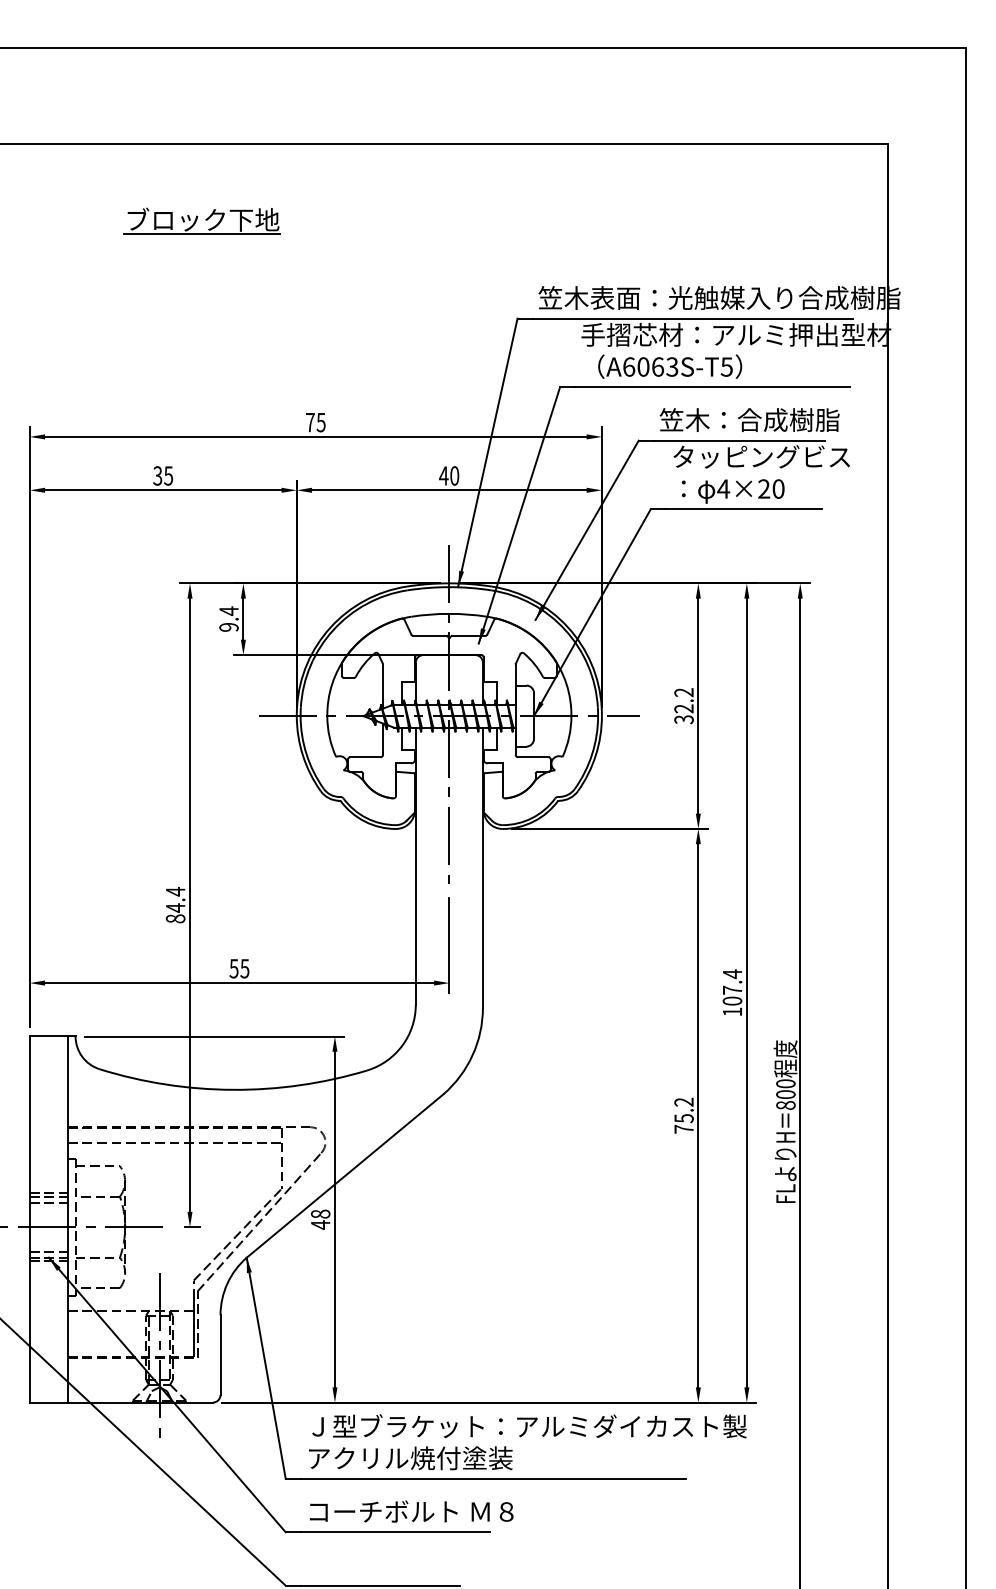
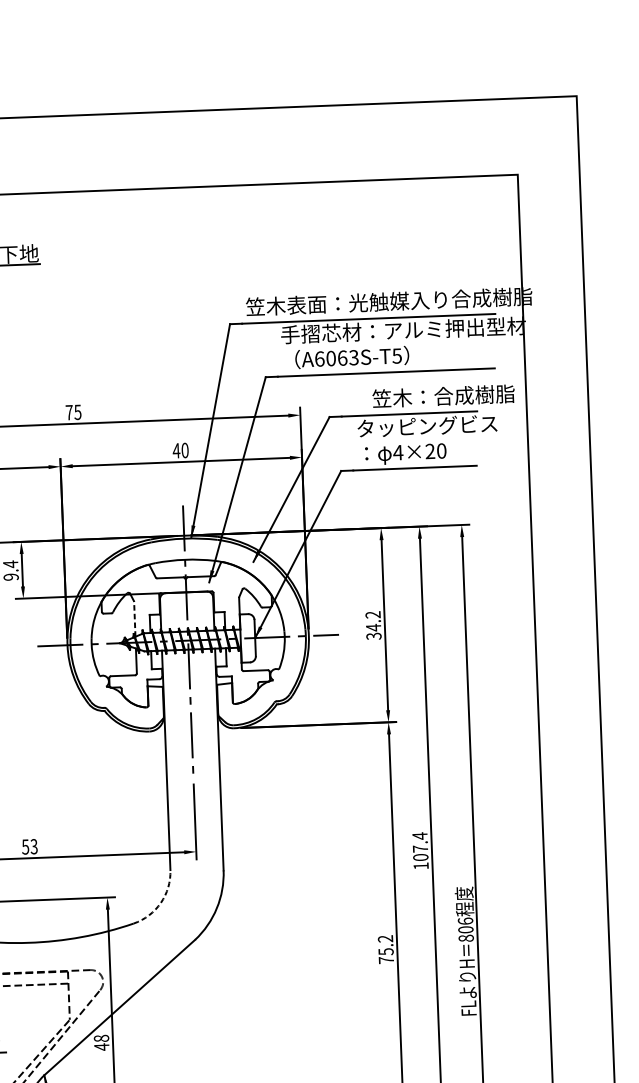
text: (749, 419) -> (443, 395), moved
line: (383, 686) -> (135, 619), solid -> dashed
text: (683, 708) -> (373, 627), 32.2 -> 34.2
text: (244, 968) -> (33, 846), 55 -> 53
arc: (402, 1045) -> (161, 902), solid -> dashed
text: (785, 1083) -> (465, 921), 800 -> 806

